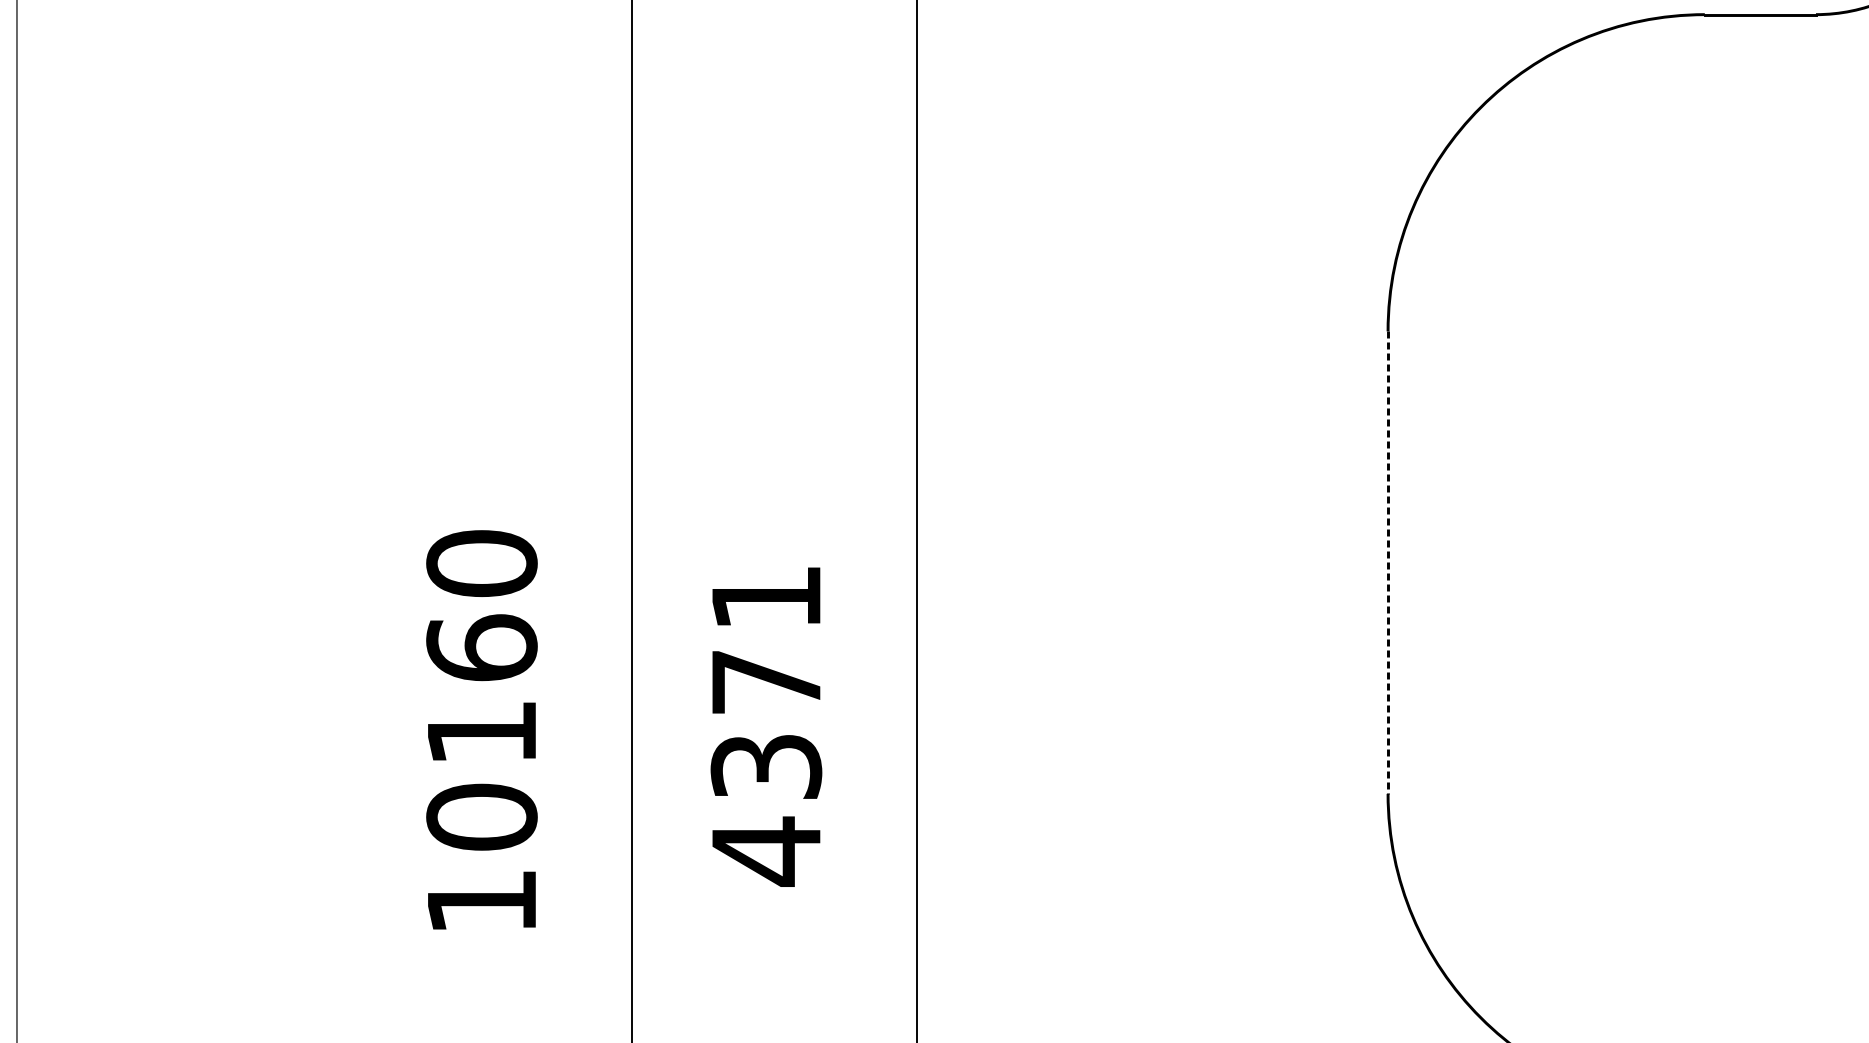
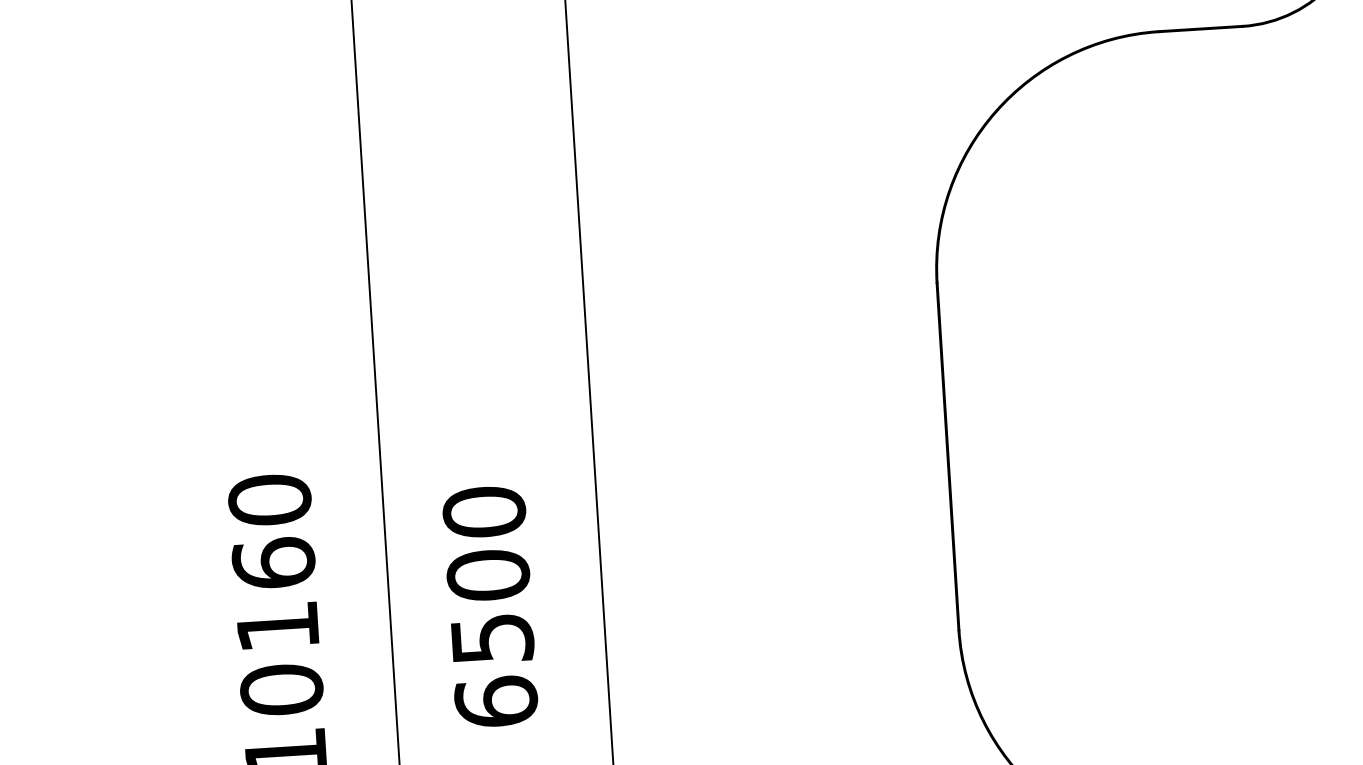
line: (1388, 563) -> (948, 457), dashed -> solid
text: (766, 725) -> (490, 607), 4371 -> 6500

